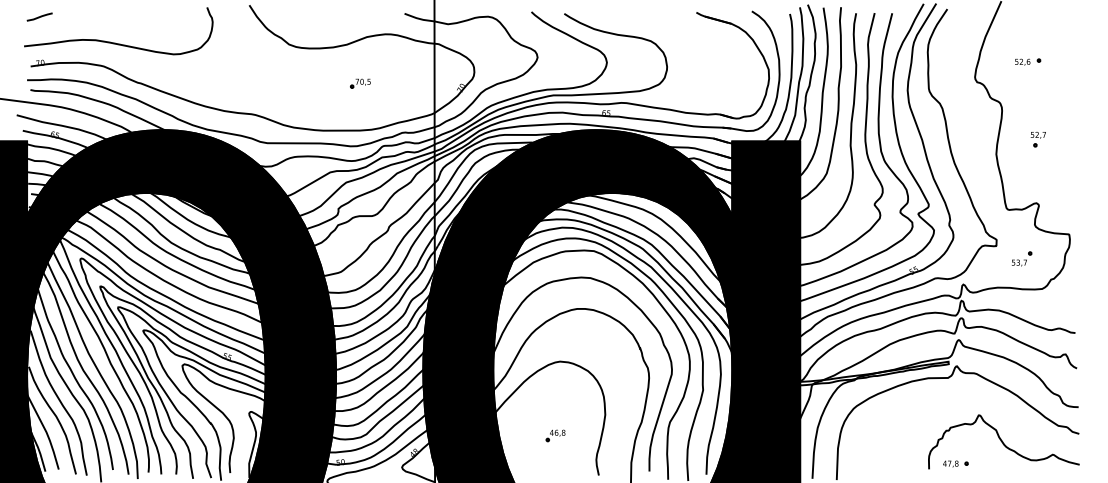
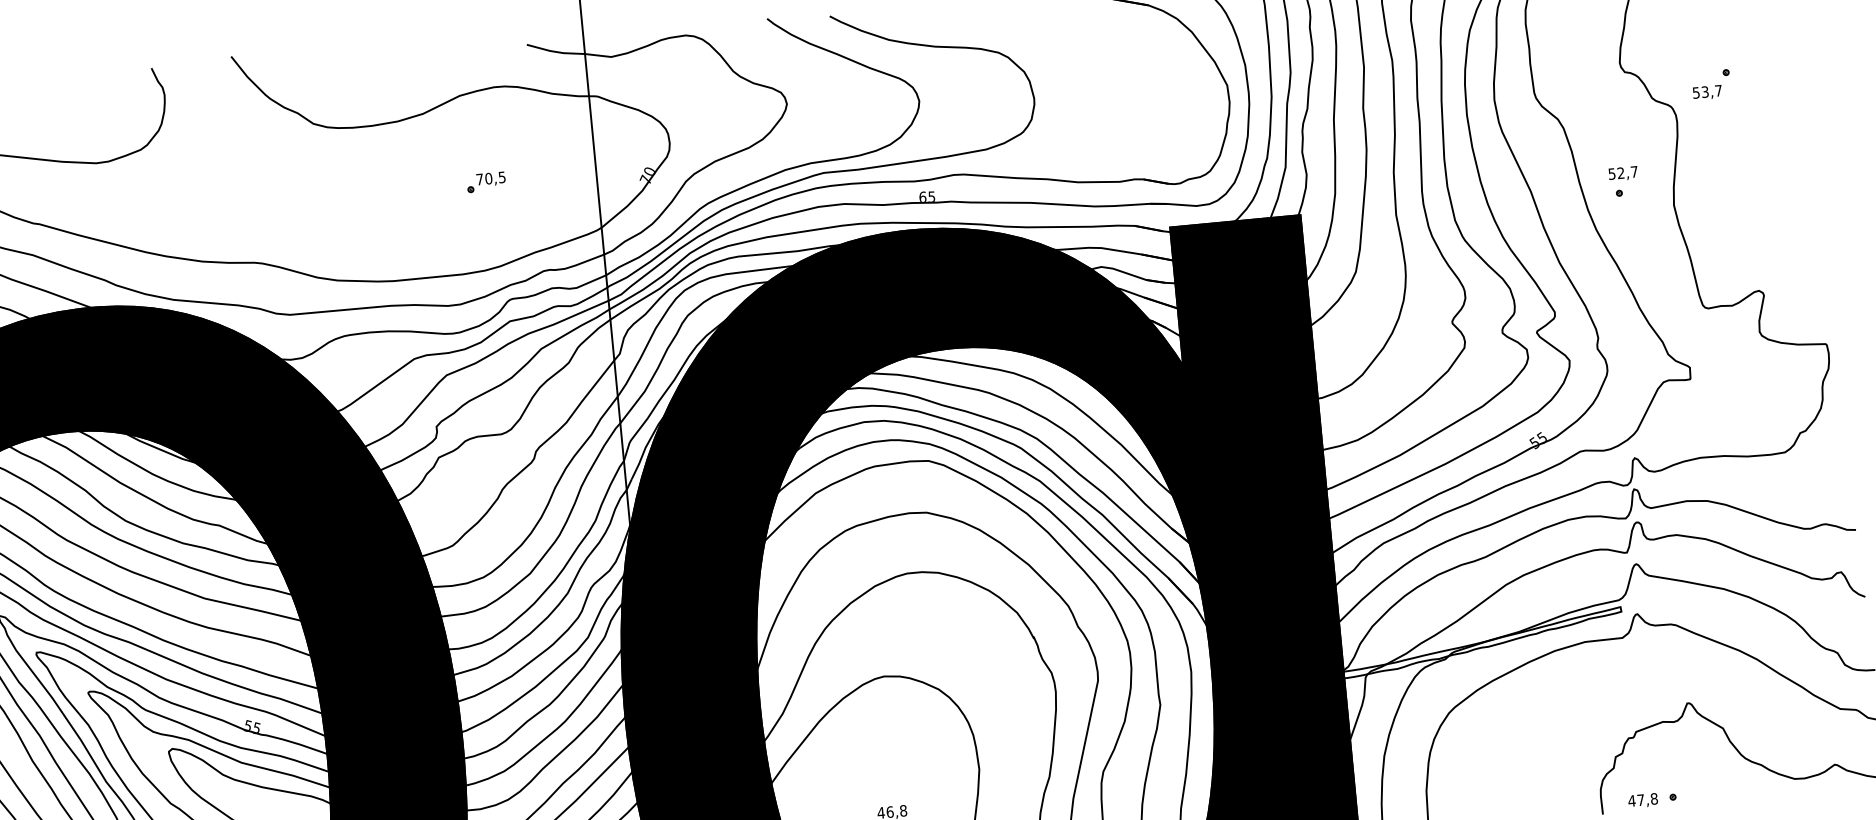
part: (1028, 61) -> (1718, 23), removed
part: (360, 83) -> (486, 182), moved
part: (1037, 139) -> (1622, 181), moved
part: (1022, 258) -> (1712, 83), moved

